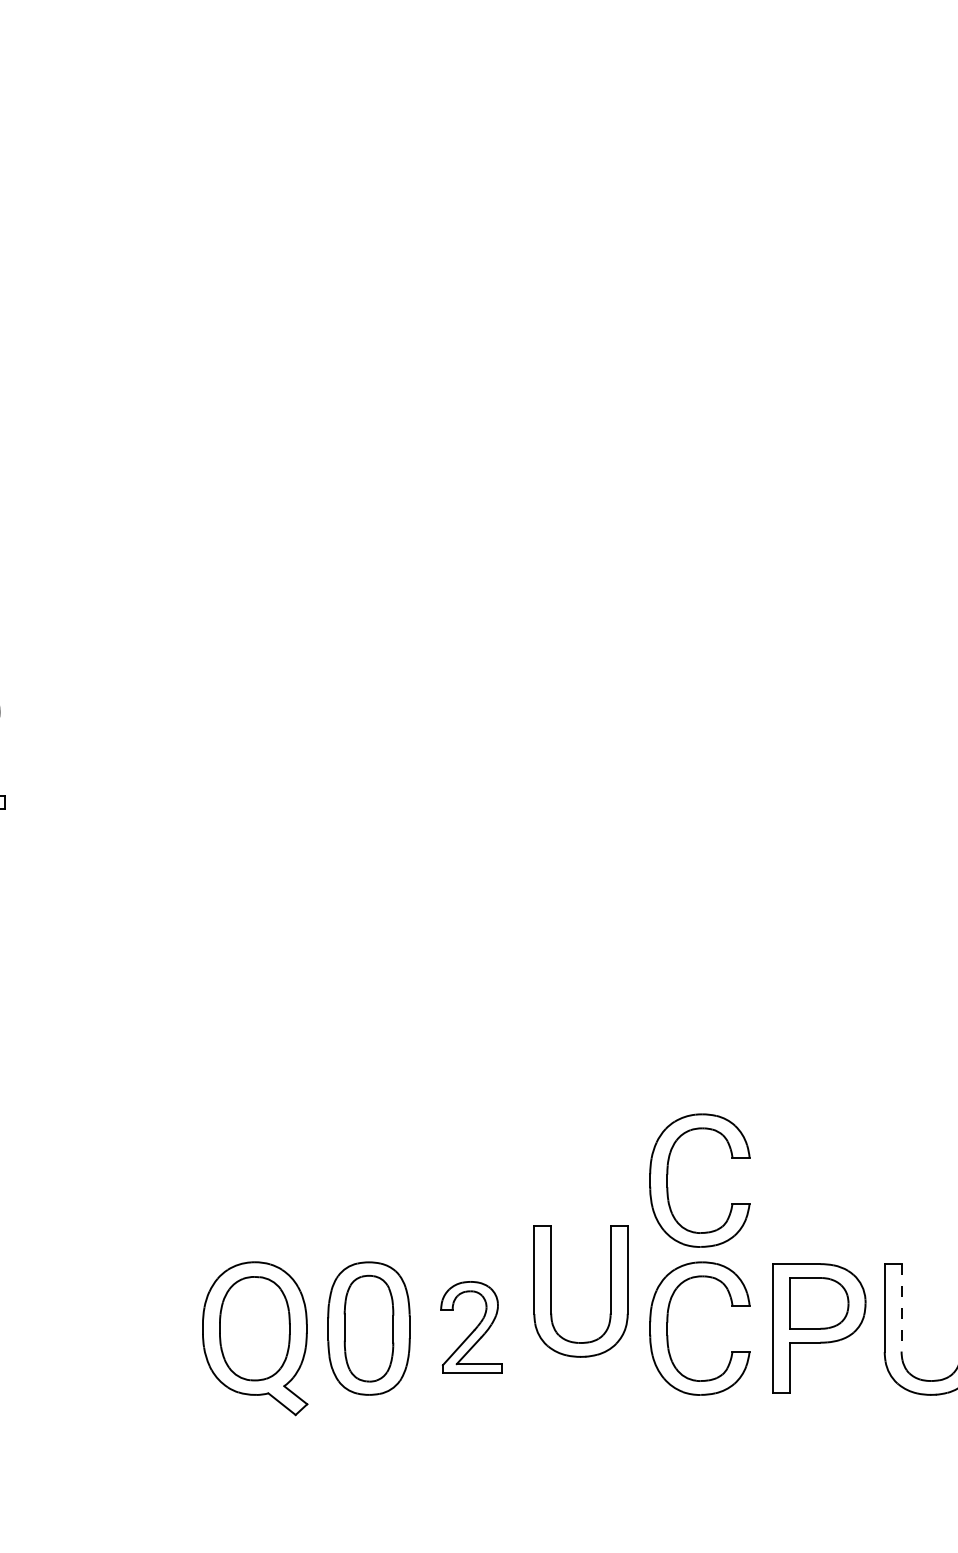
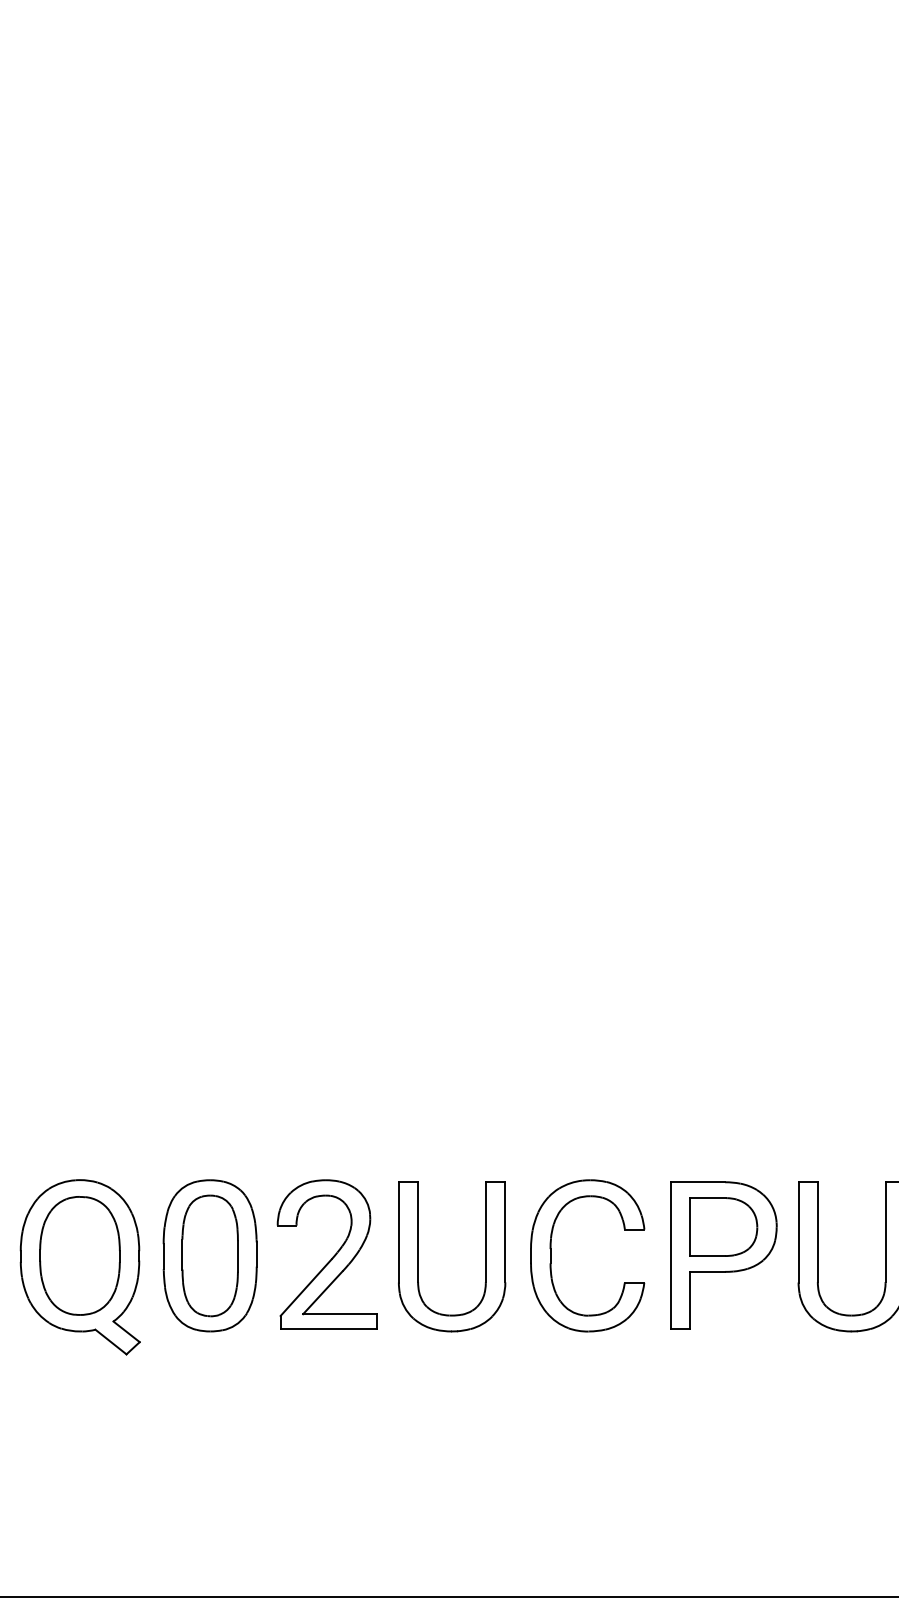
part: (668, 1174) -> (551, 1080), removed
part: (551, 1291) -> (418, 1256), moved
line: (901, 1307) -> (817, 1231), dashed -> solid
part: (471, 1327) -> (327, 1254), size x1.43

